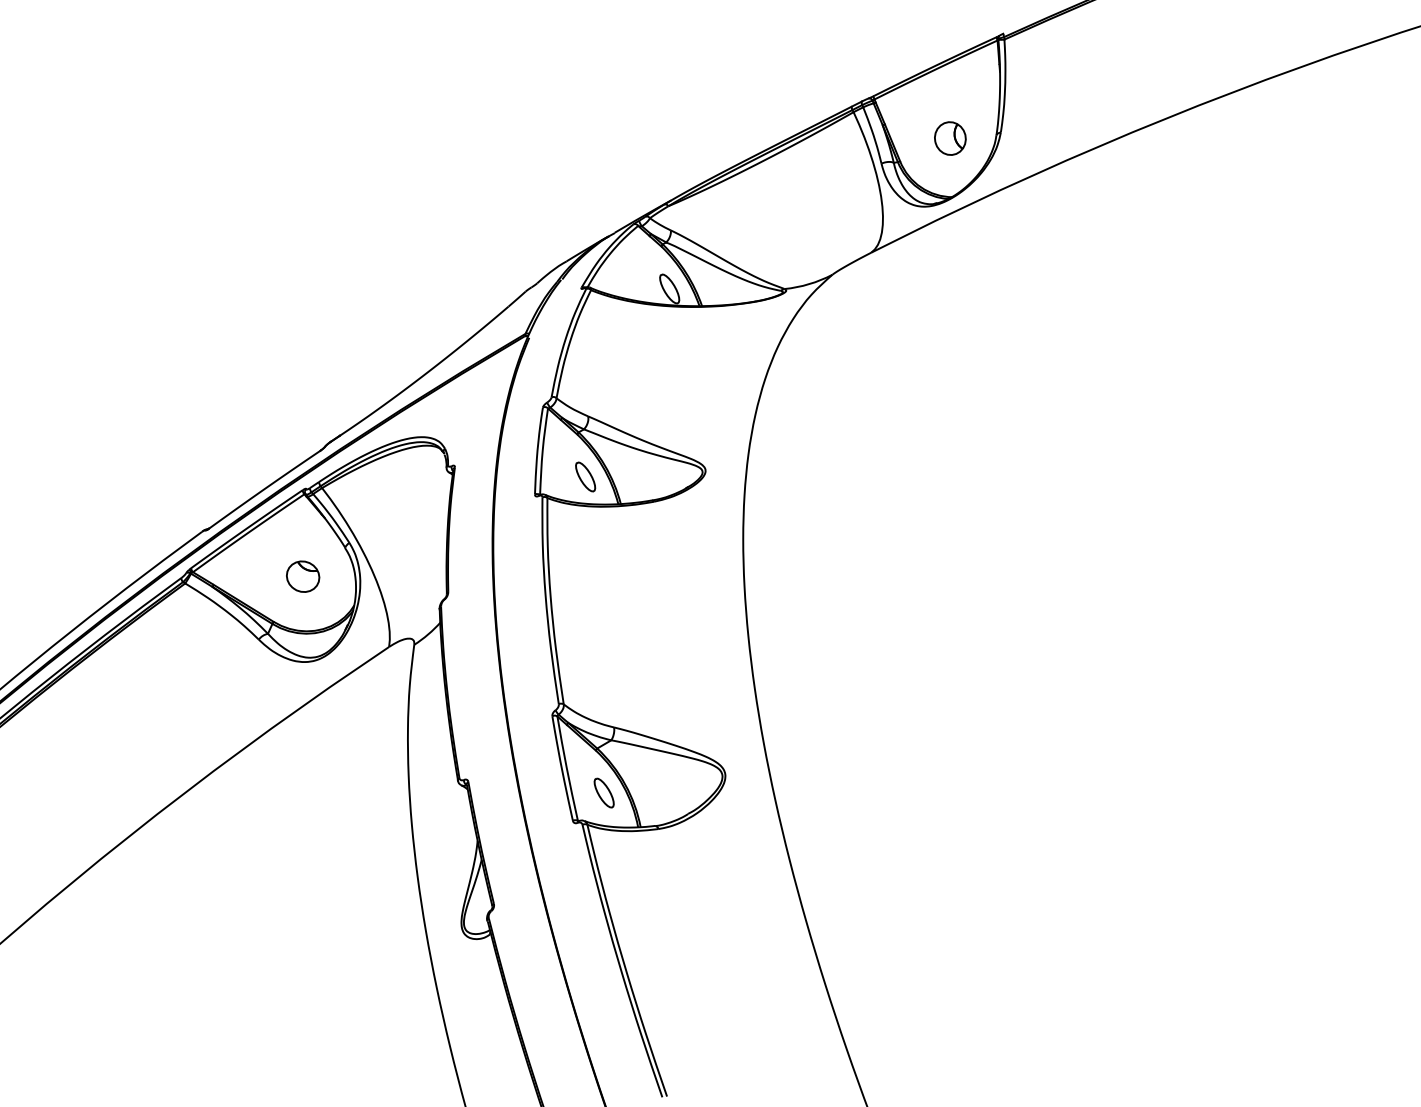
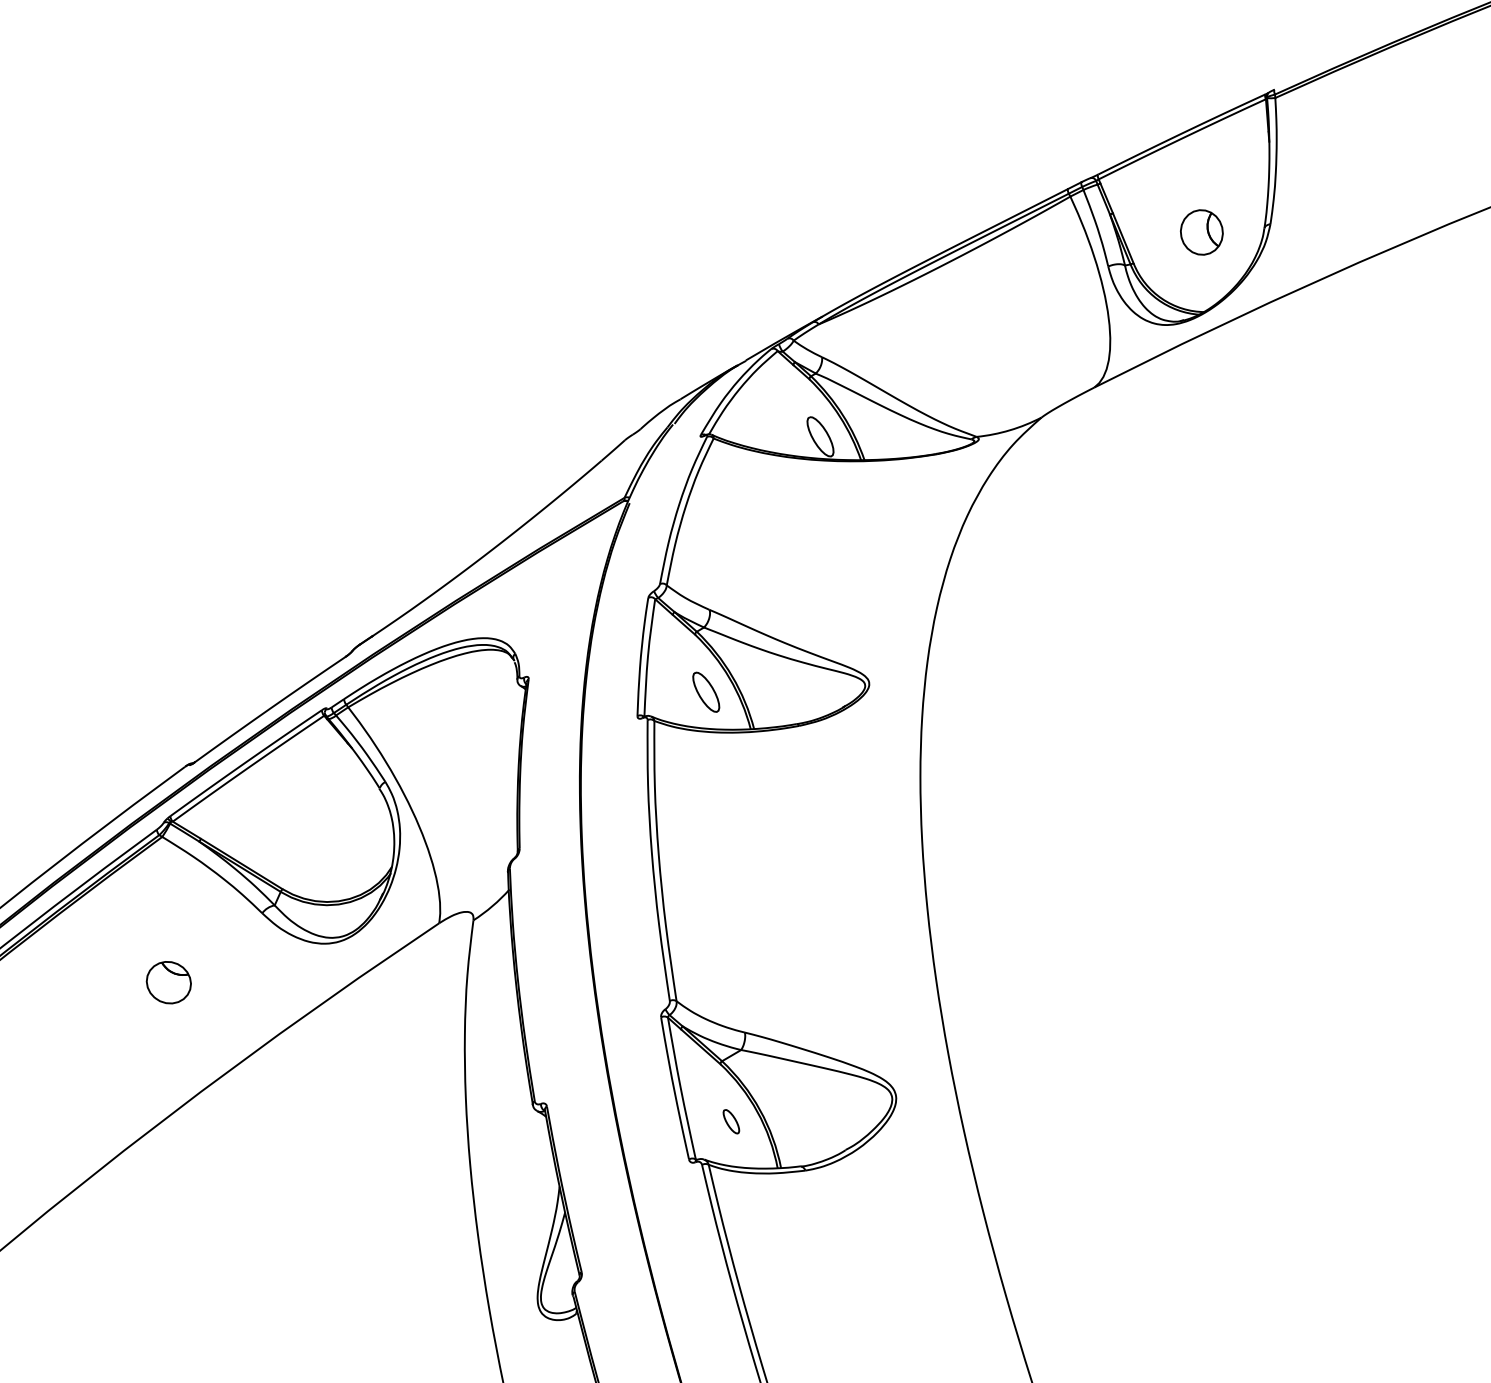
part: (303, 576) -> (169, 982), moved
part: (603, 792) -> (730, 1120), size x0.6

